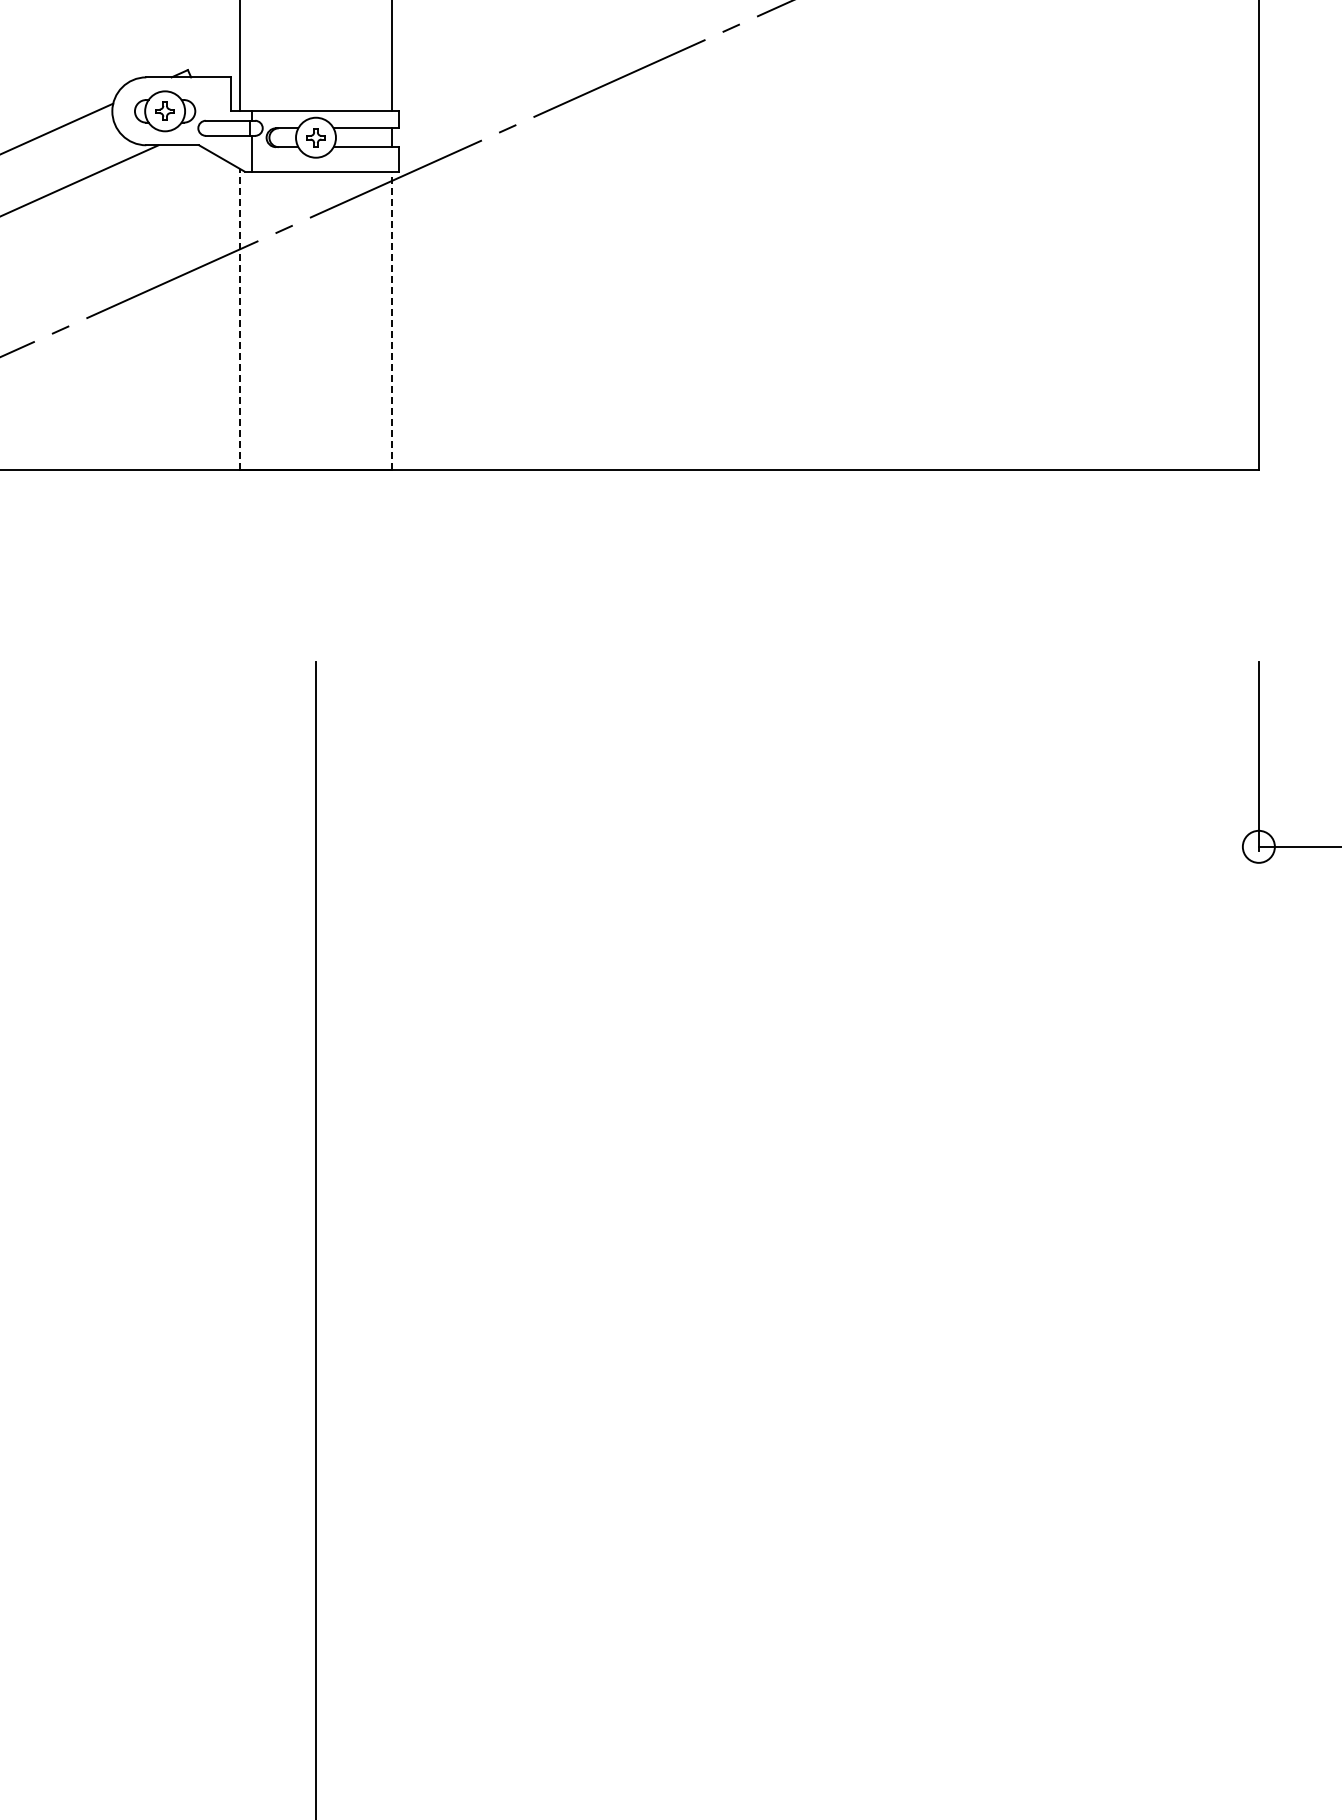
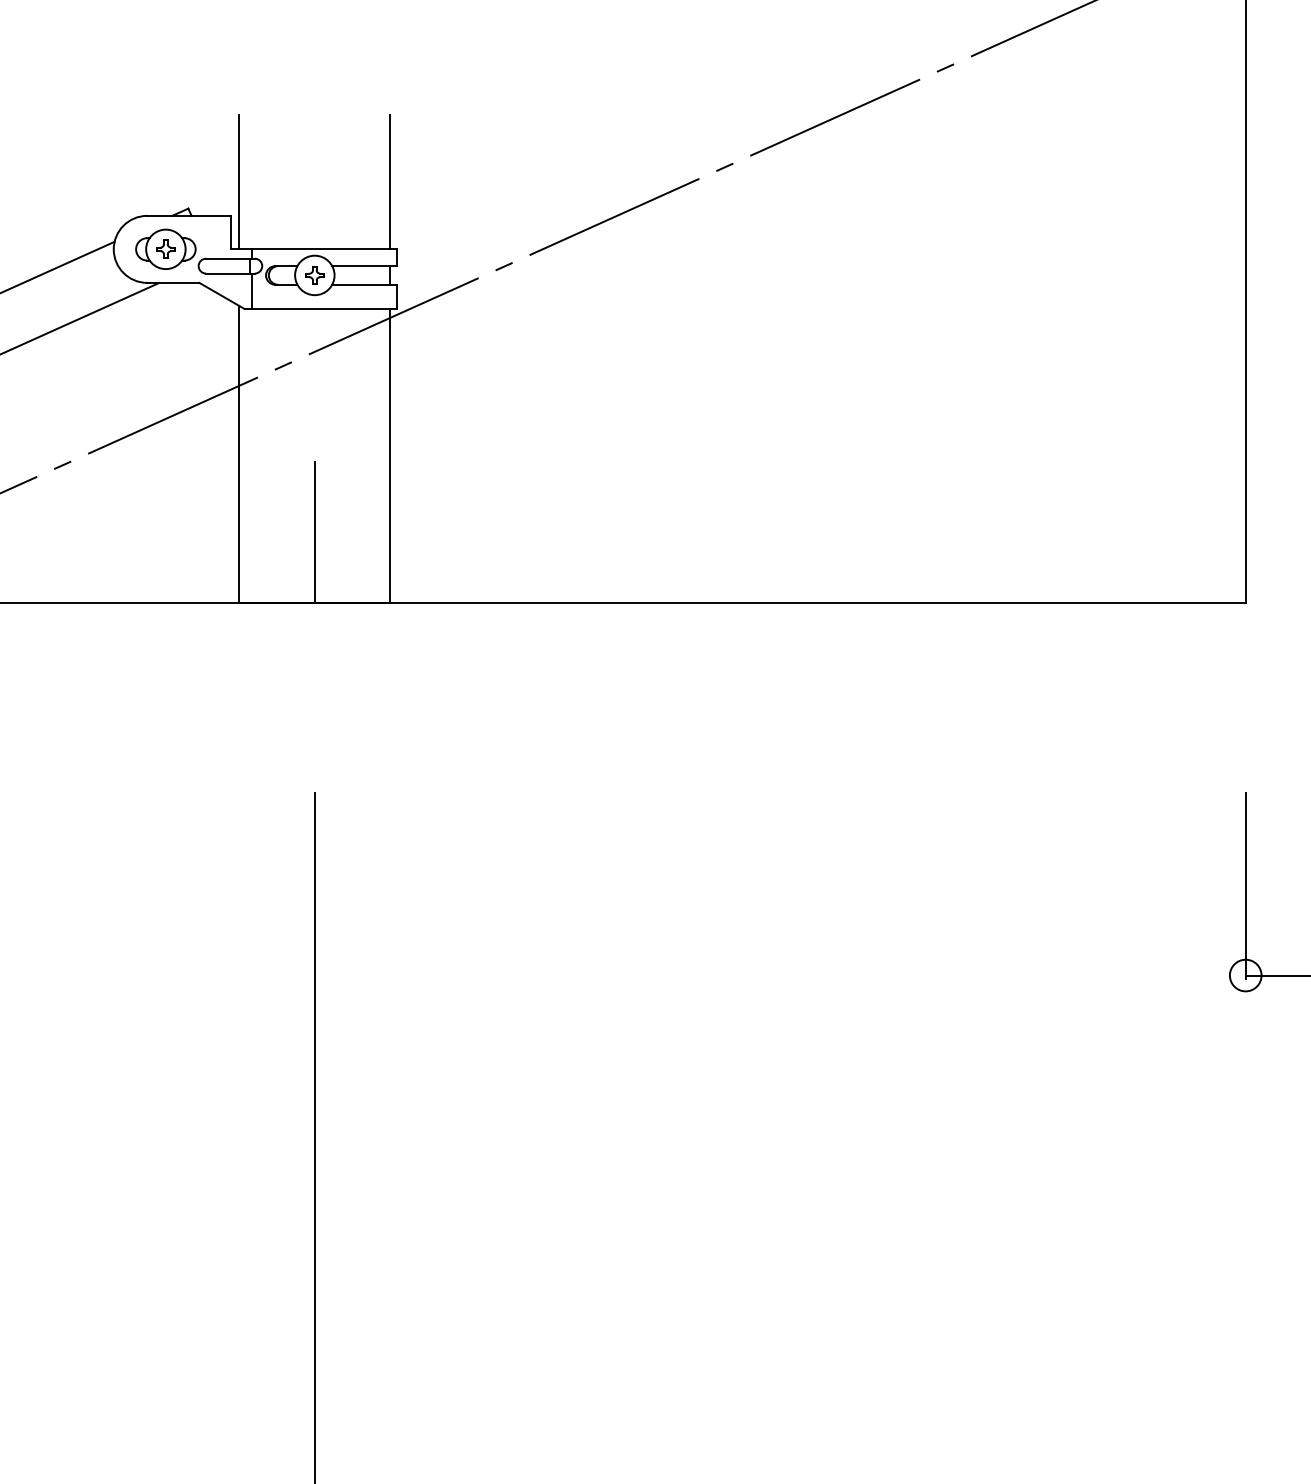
line: (239, 318) -> (239, 453), dashed -> solid
line: (392, 320) -> (390, 455), dashed -> solid
line: (316, 397) -> (315, 531), added

